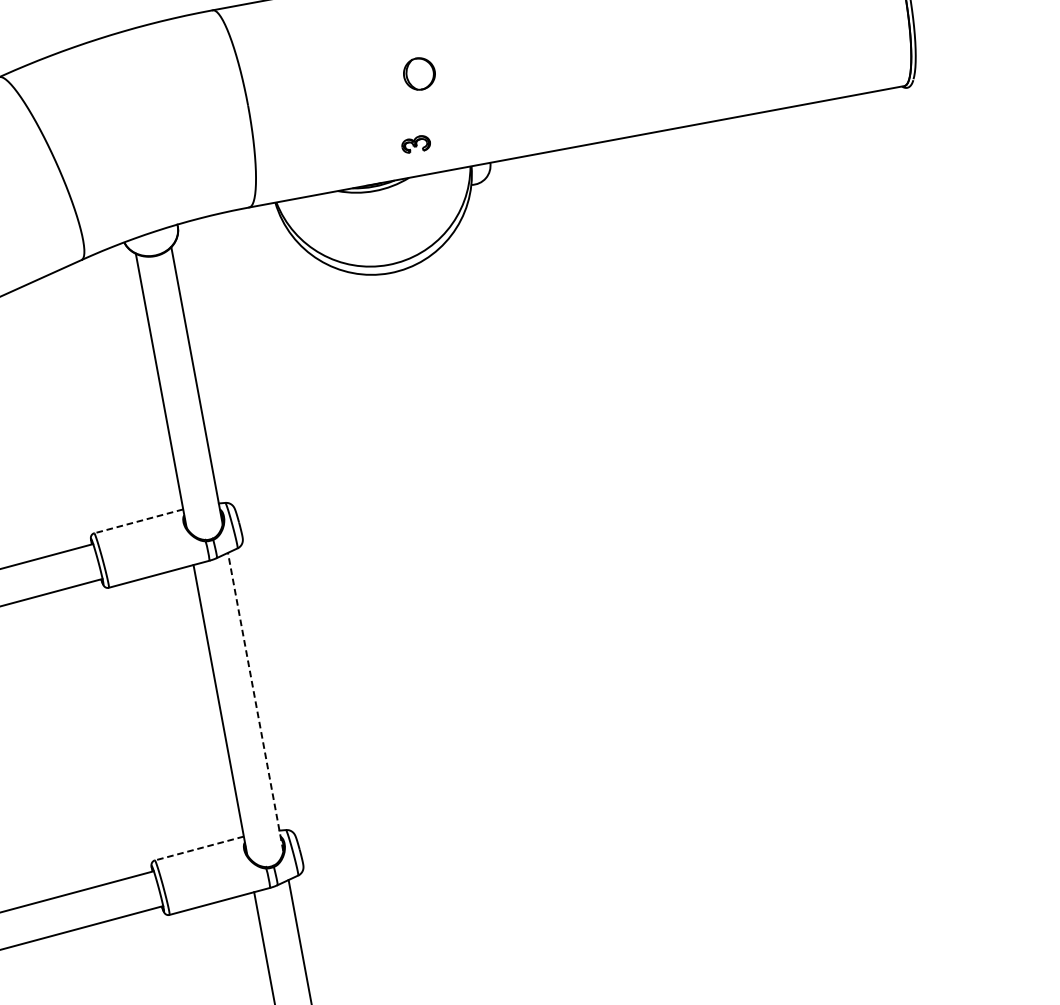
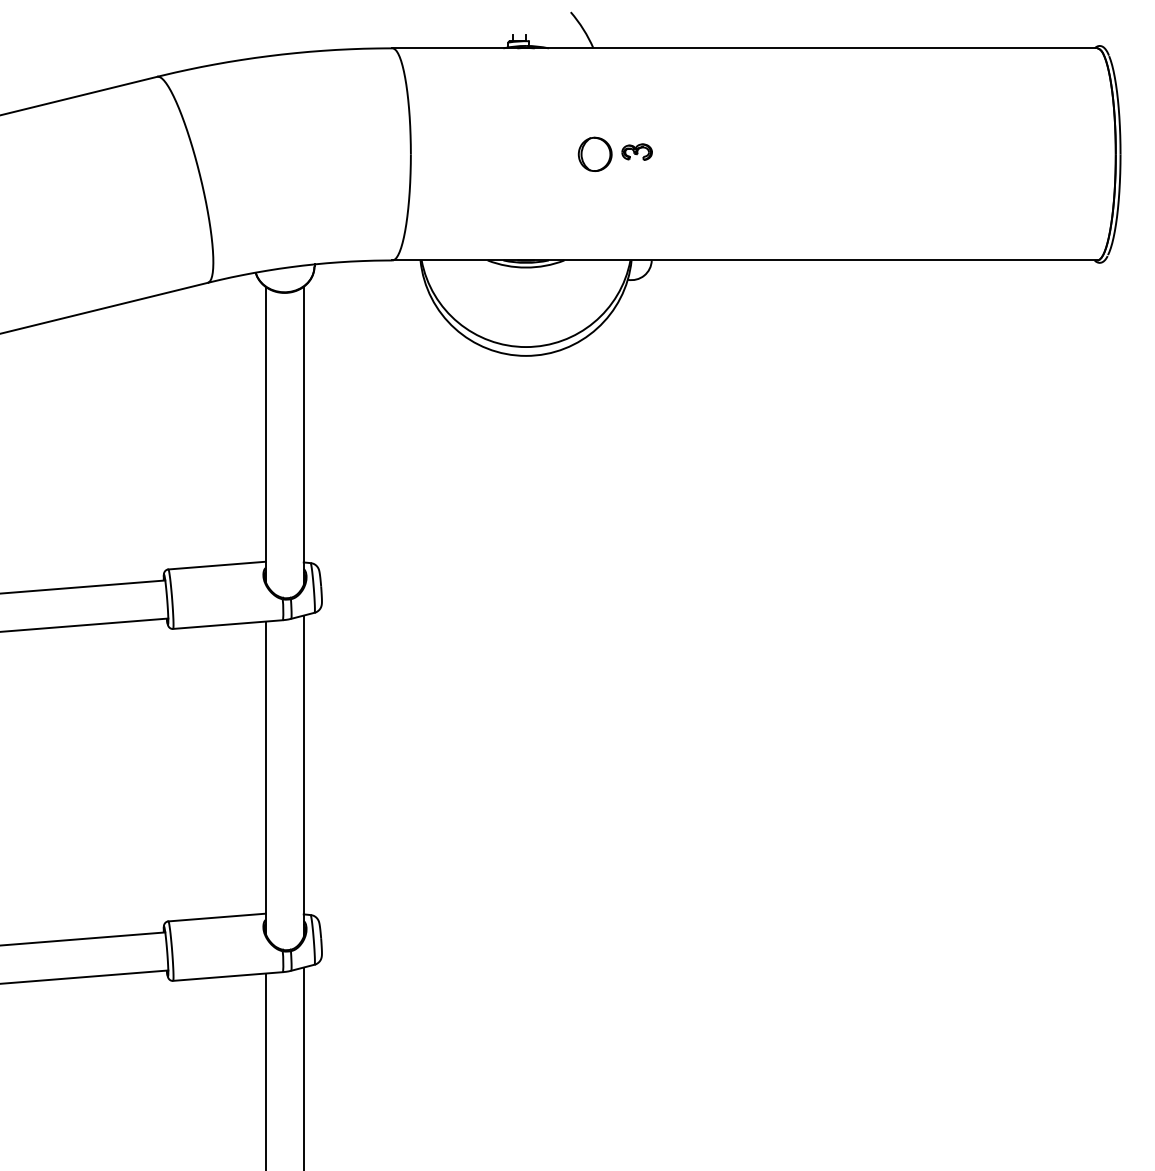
part: (415, 144) -> (636, 151), moved
line: (139, 521) -> (217, 565), dashed -> solid
line: (255, 701) -> (303, 775), dashed -> solid
line: (199, 848) -> (217, 917), dashed -> solid

